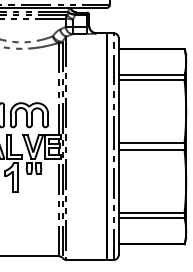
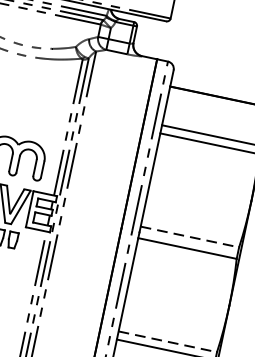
line: (151, 142) -> (189, 236), solid -> dashed
line: (151, 212) -> (167, 341), solid -> dashed

